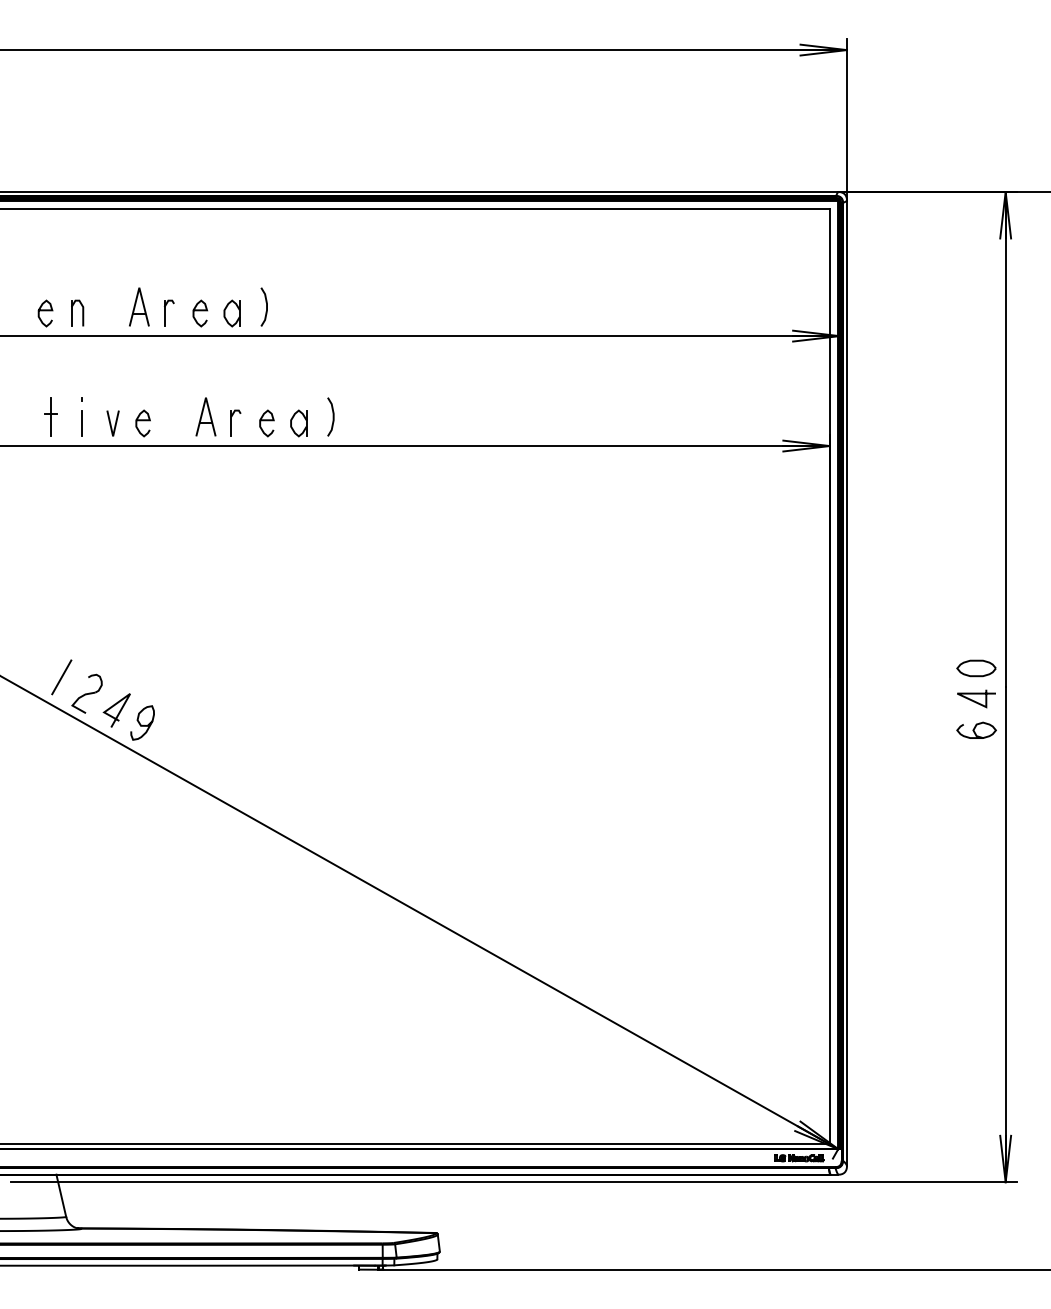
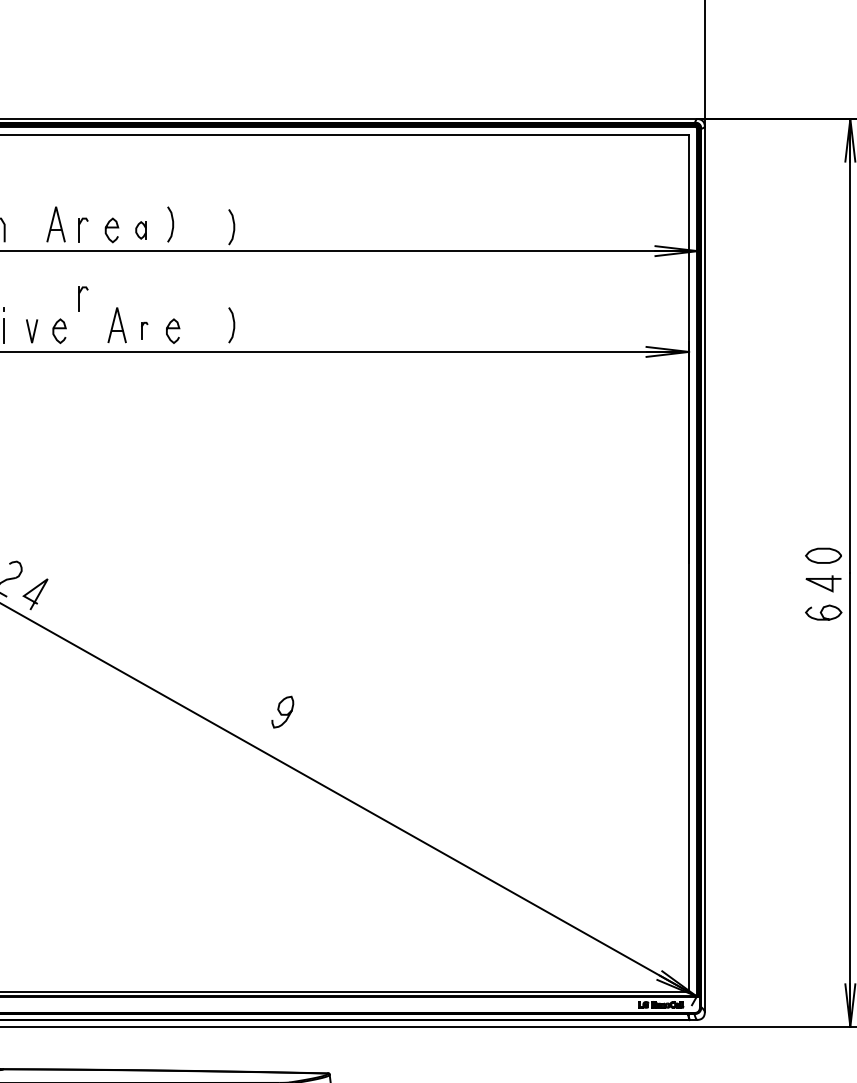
curve: (332, 309) -> (233, 226), added
part: (231, 313) -> (140, 230), size x0.7
part: (169, 387) -> (83, 298), added
part: (235, 422) -> (144, 330), size x0.7
part: (298, 423) -> (202, 331), removed
curve: (140, 722) -> (280, 711), moved

